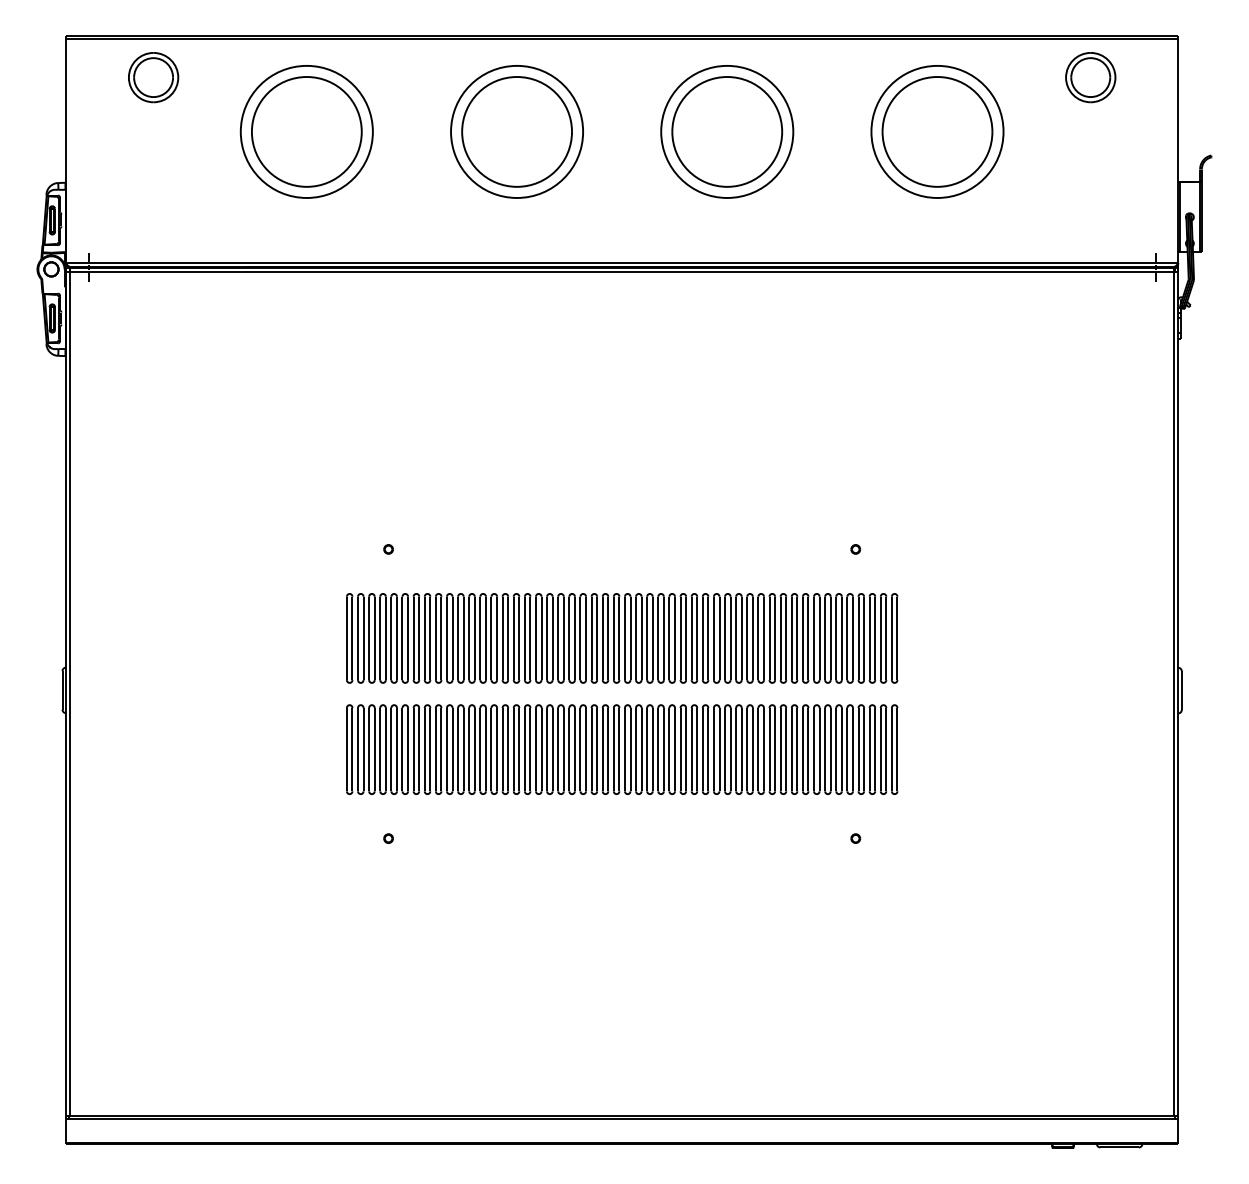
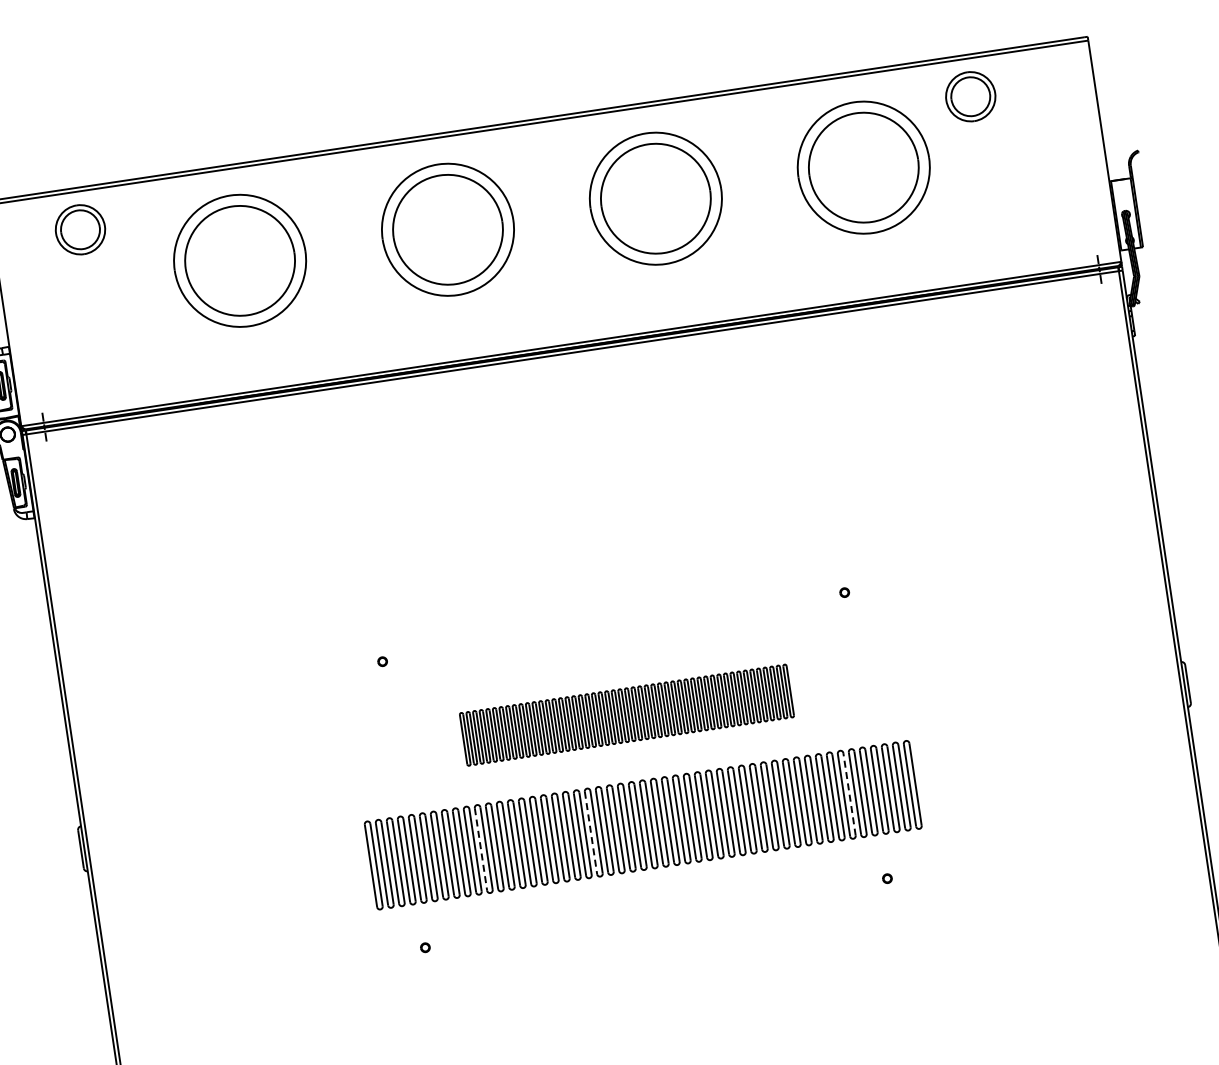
part: (1090, 77) -> (970, 96), moved
part: (622, 638) -> (627, 715), size x0.6
line: (458, 749) -> (481, 849), solid -> dashed
line: (569, 749) -> (591, 832), solid -> dashed
line: (830, 749) -> (849, 794), solid -> dashed

